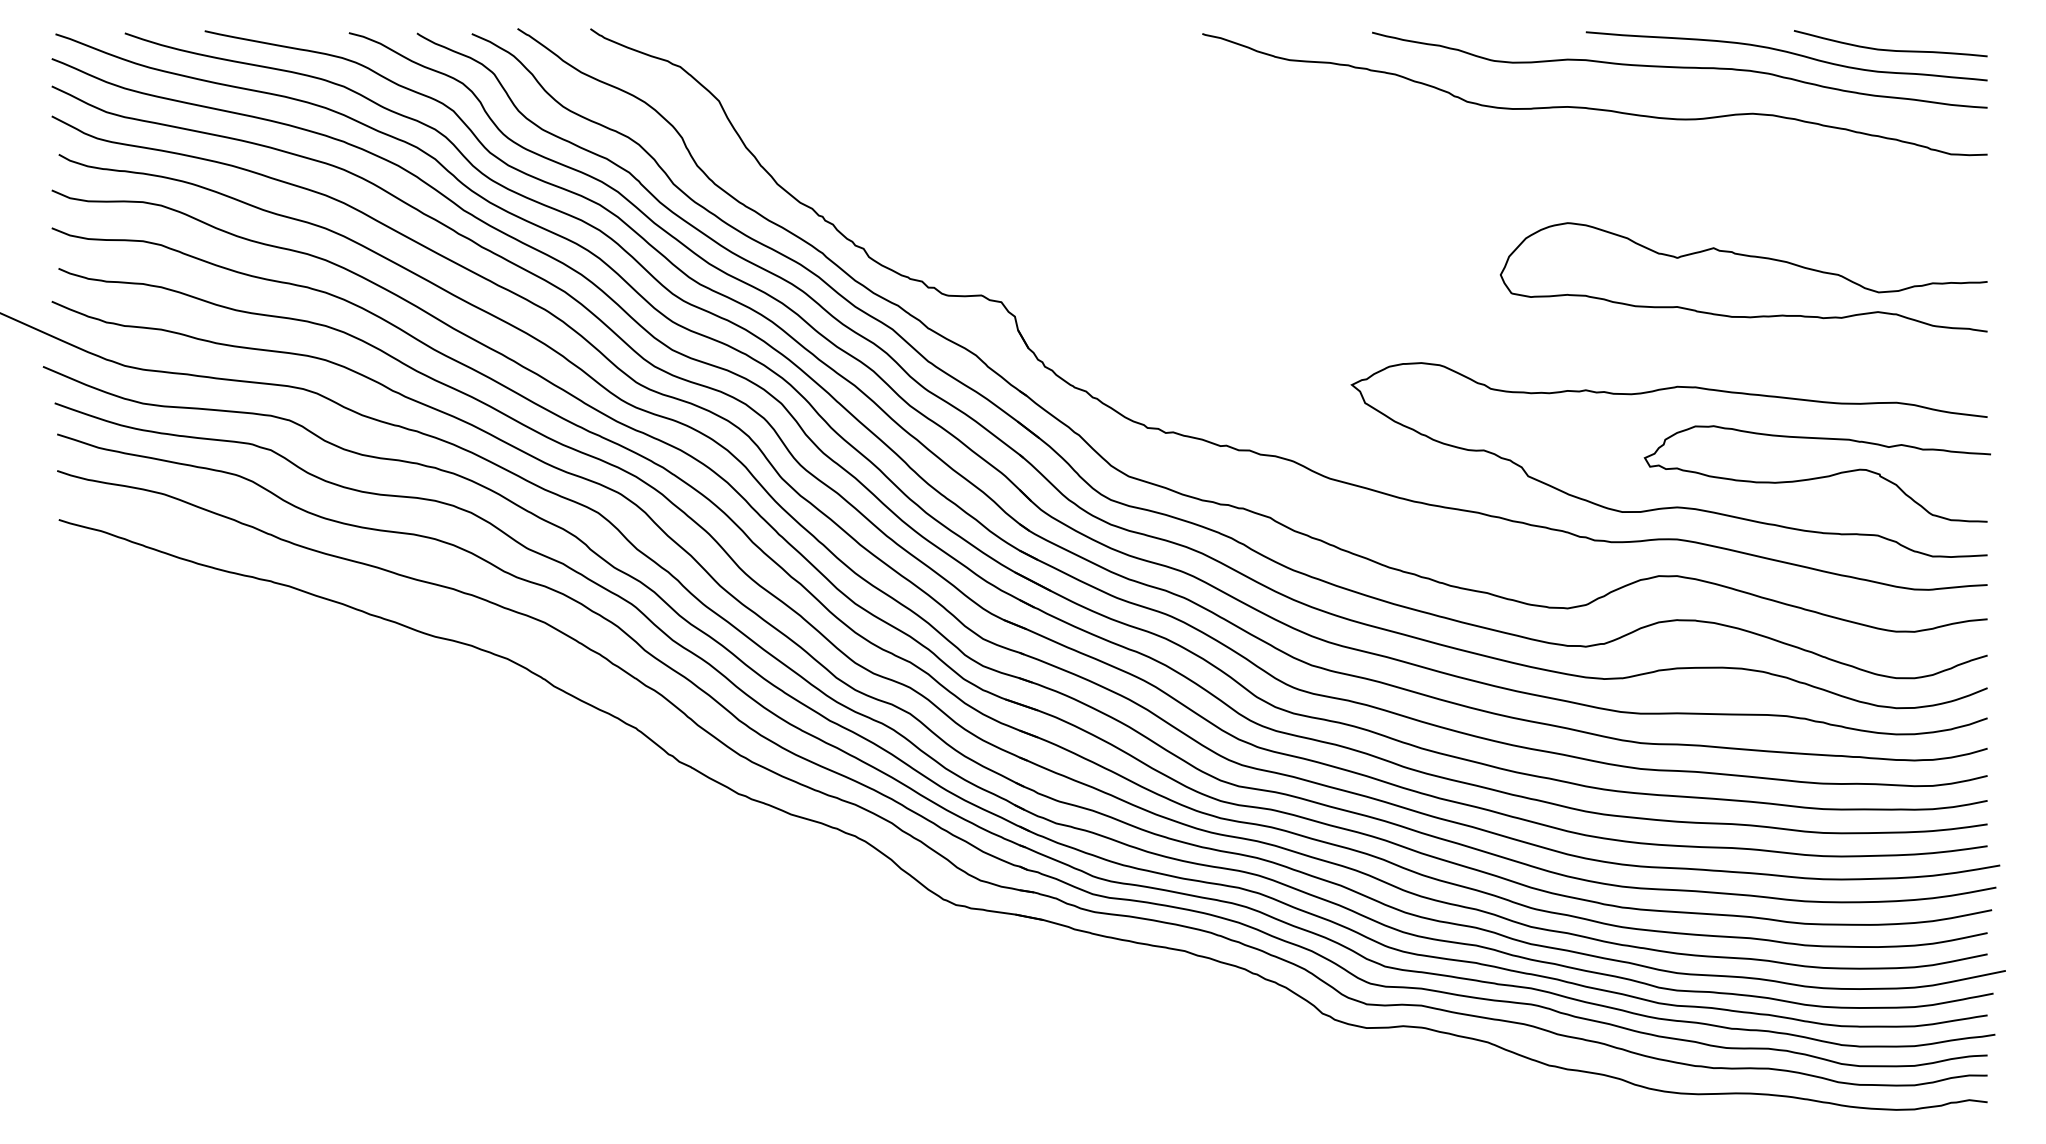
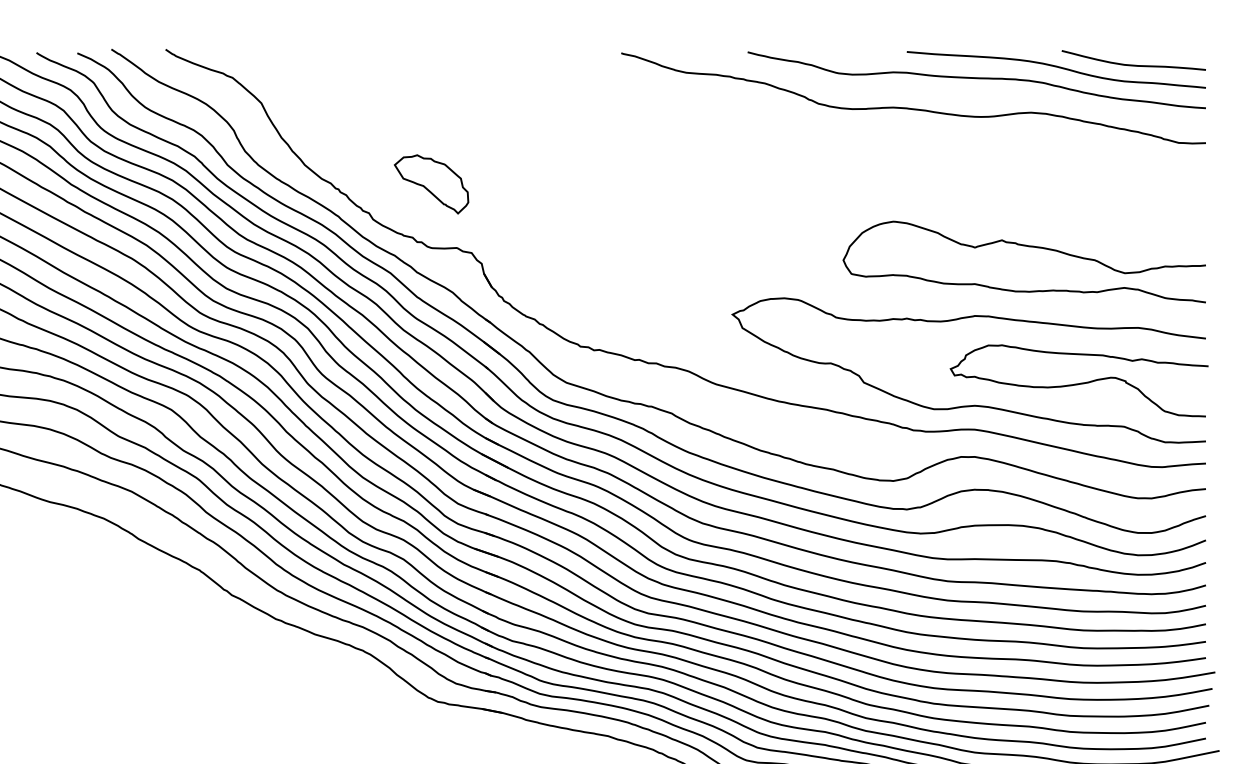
part: (947, 210) -> (431, 184), added
curve: (1744, 256) -> (1024, 246), moved

